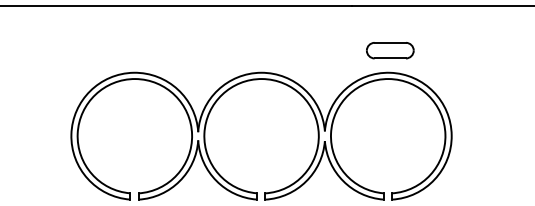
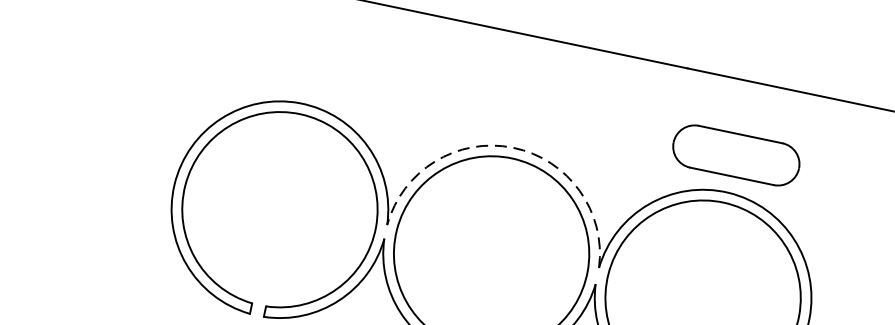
part: (390, 50) -> (736, 155), size x1.6
arc: (261, 72) -> (513, 147), solid -> dashed

